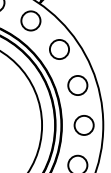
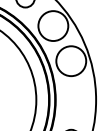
circle: (59, 49) -> (53, 26), size x1.6
circle: (77, 85) -> (70, 61), size x1.6
circle: (83, 125) -> (76, 100), removed

